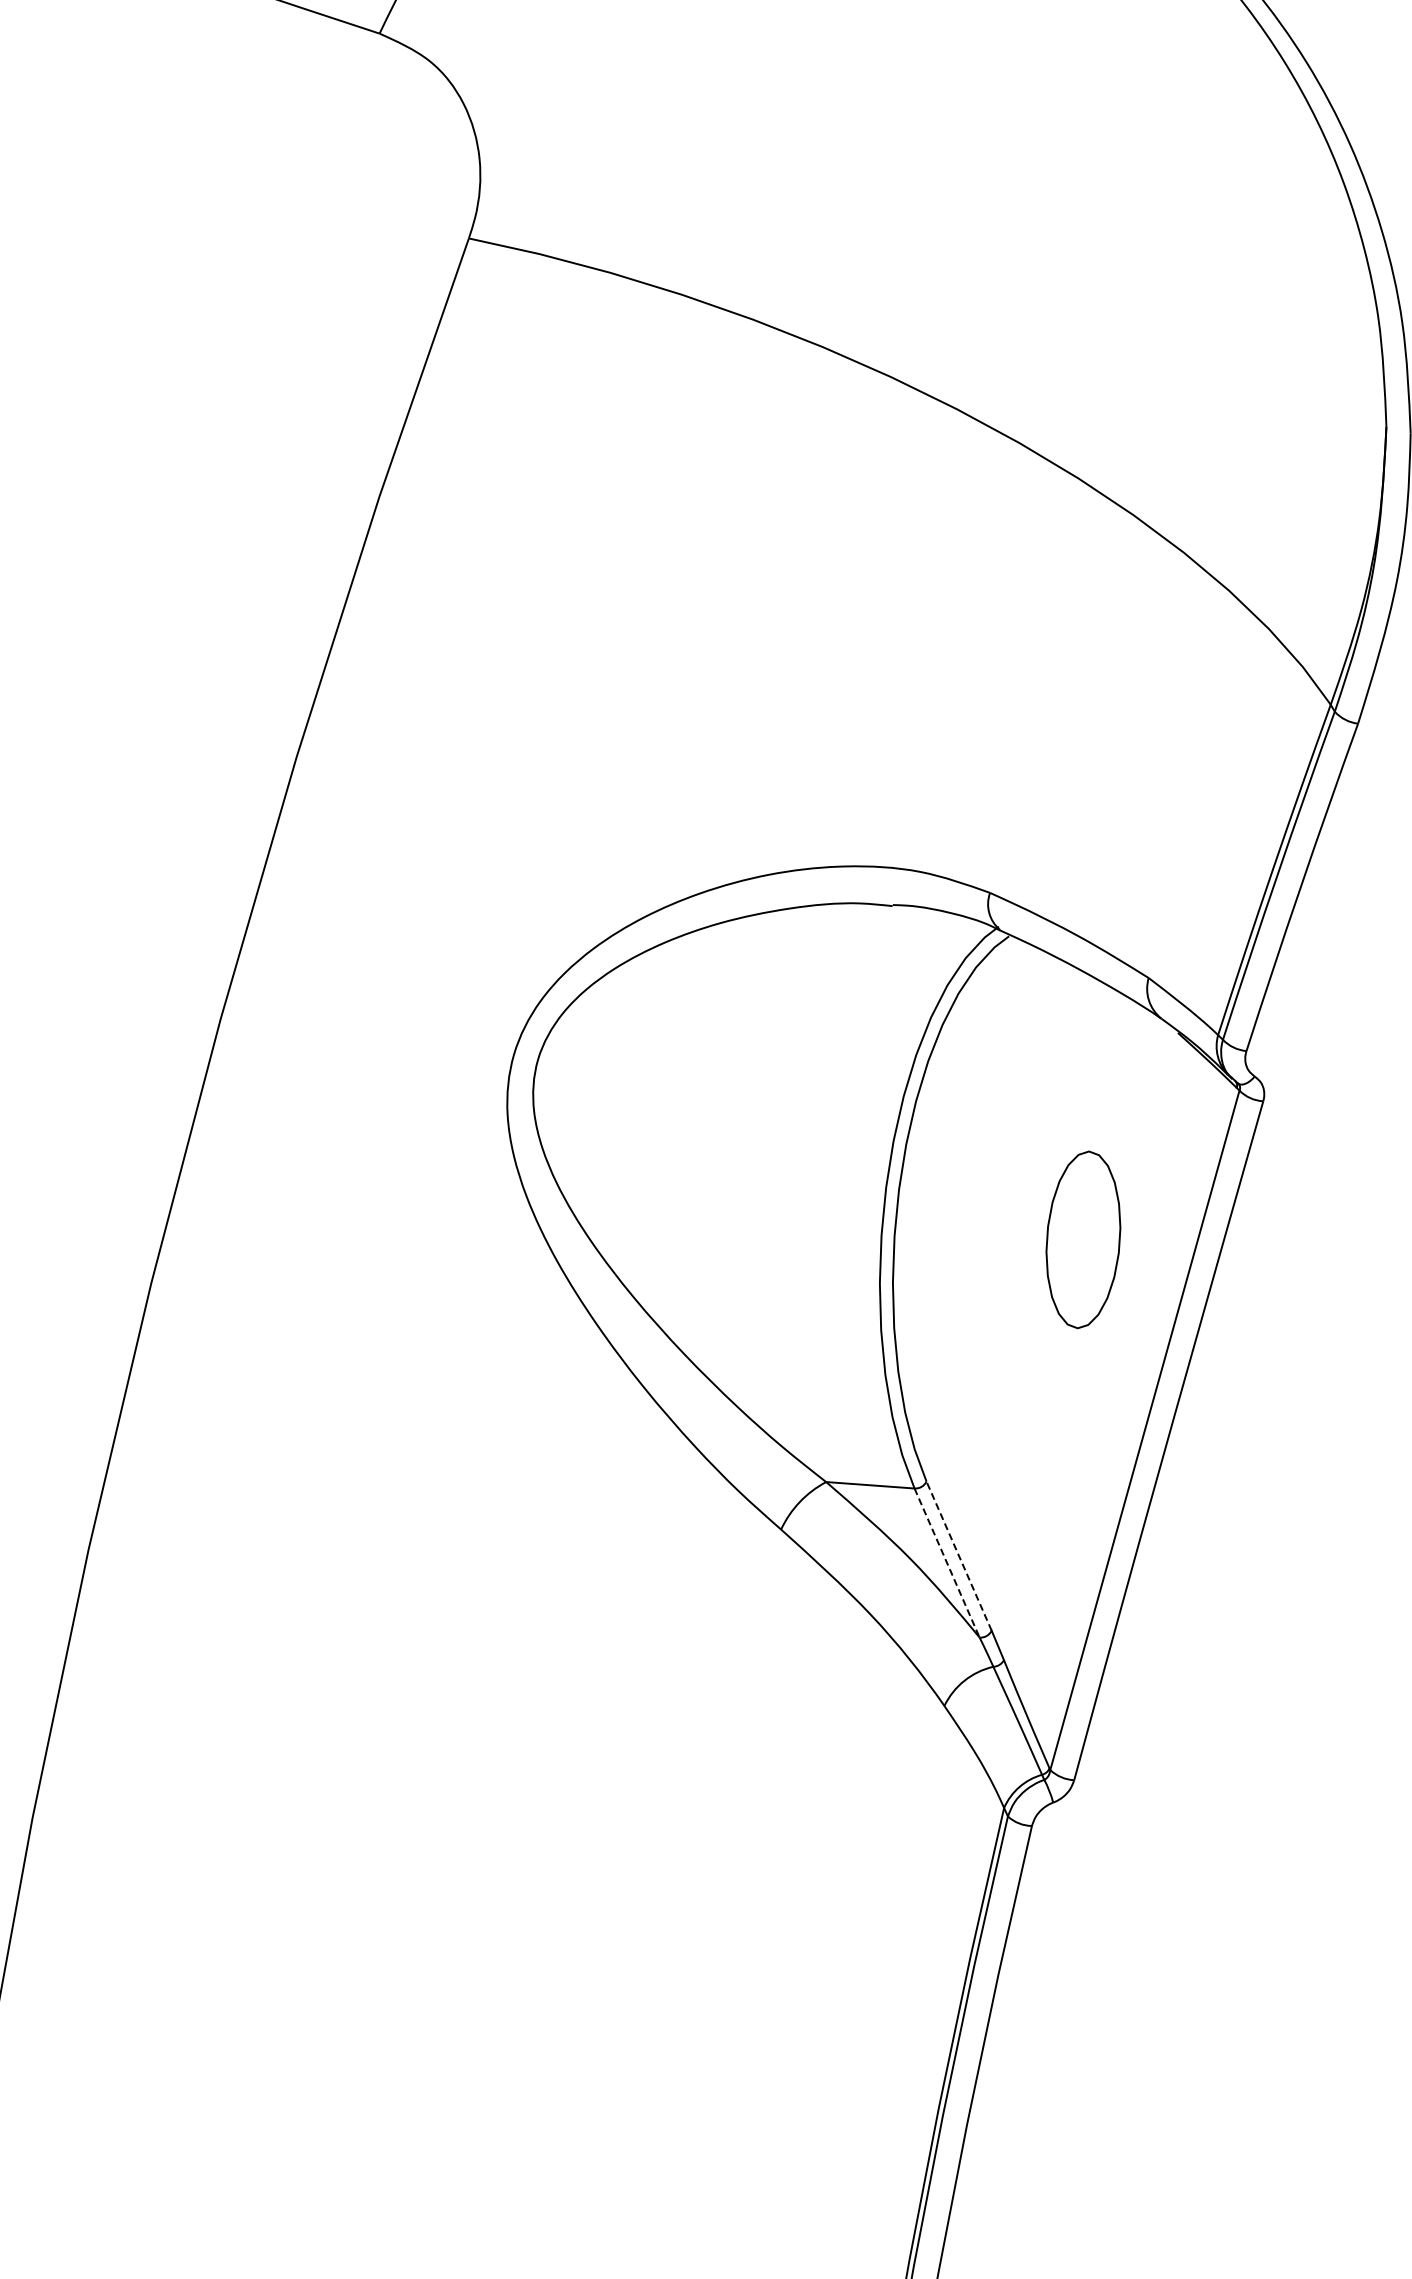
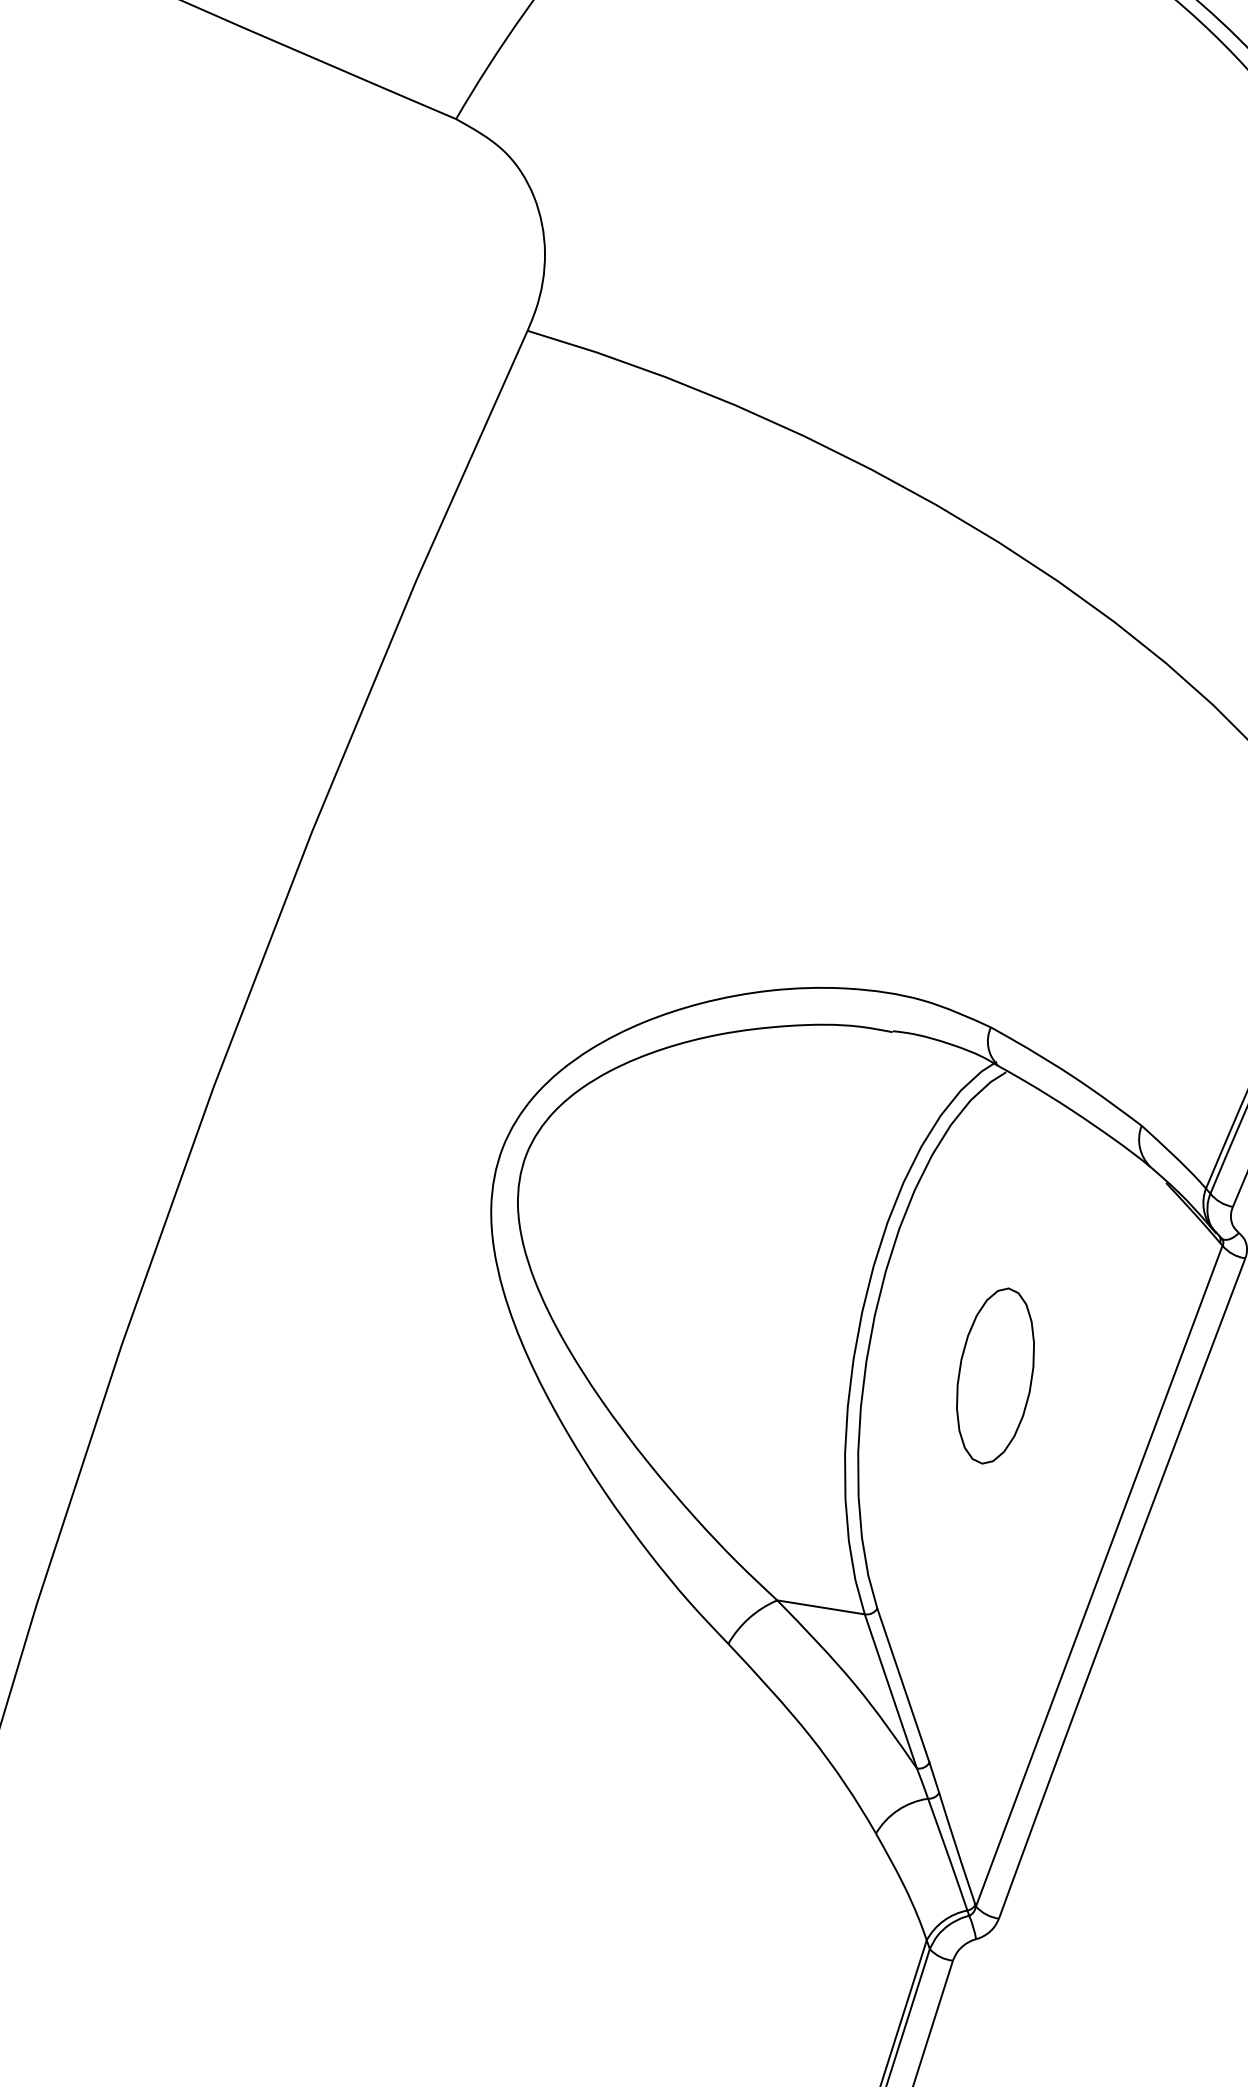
part: (1083, 1239) -> (995, 1375), moved
line: (958, 1555) -> (902, 1684), dashed -> solid
line: (947, 1563) -> (891, 1691), dashed -> solid

